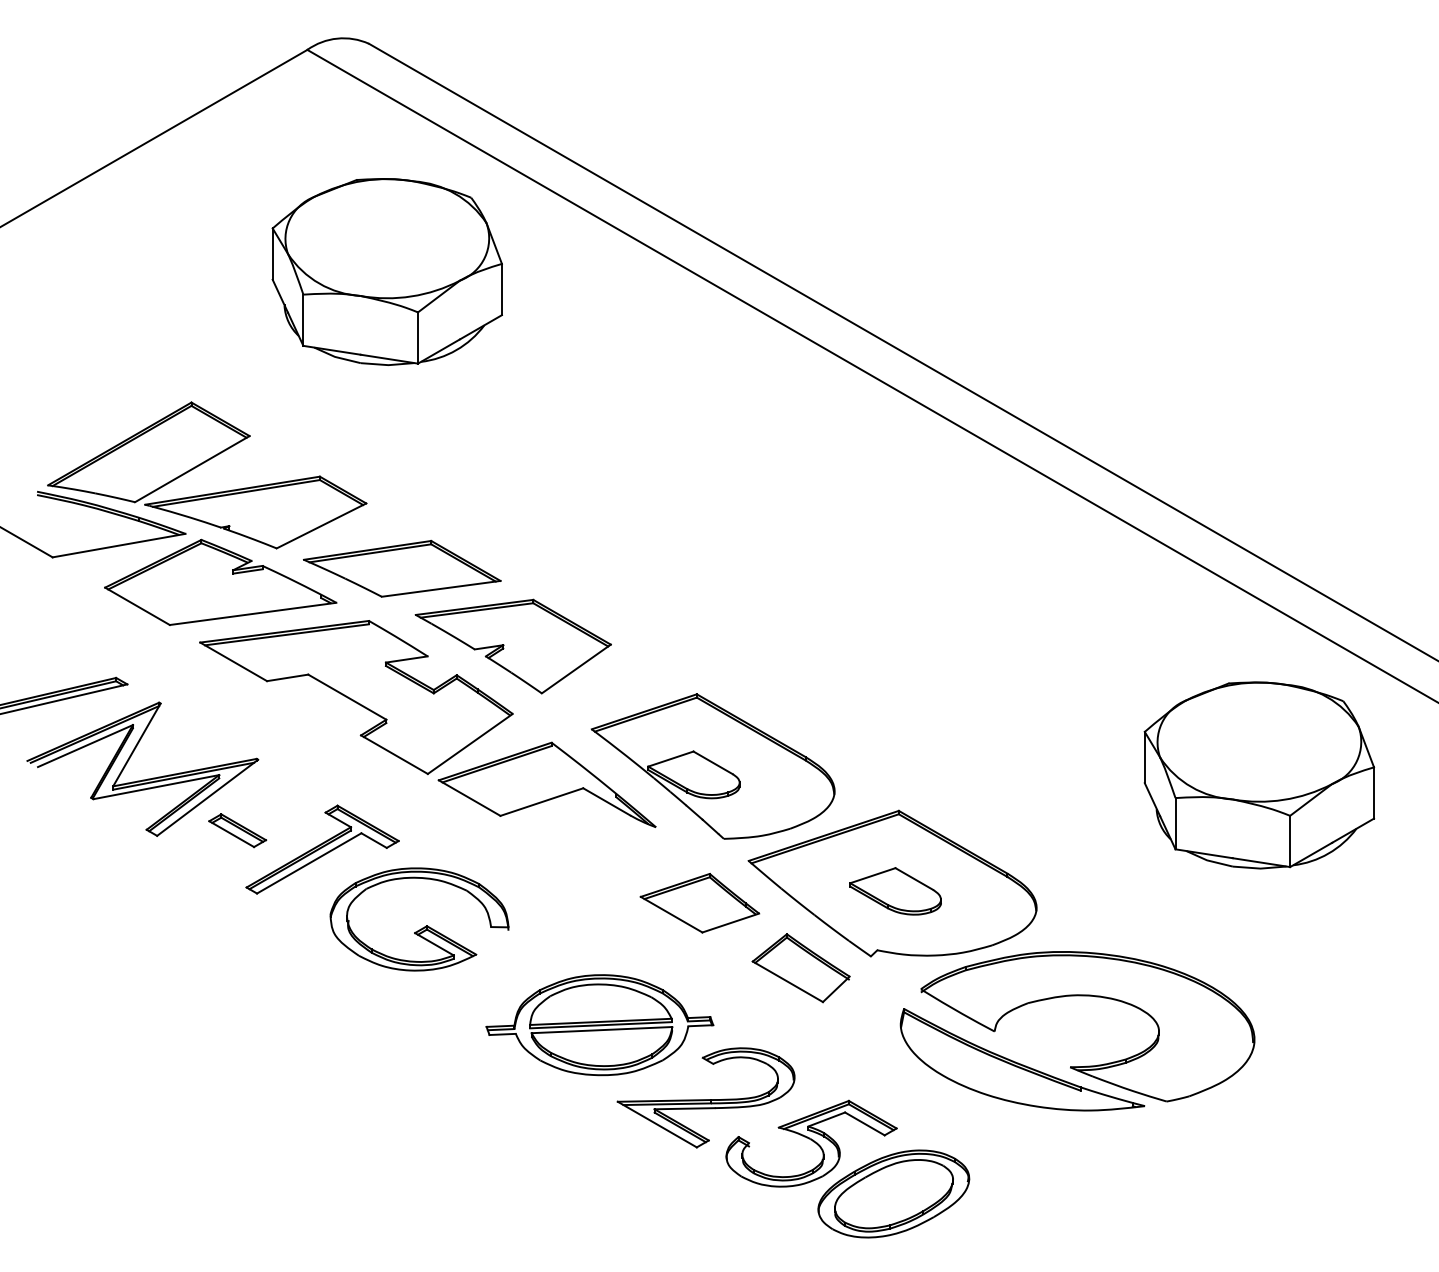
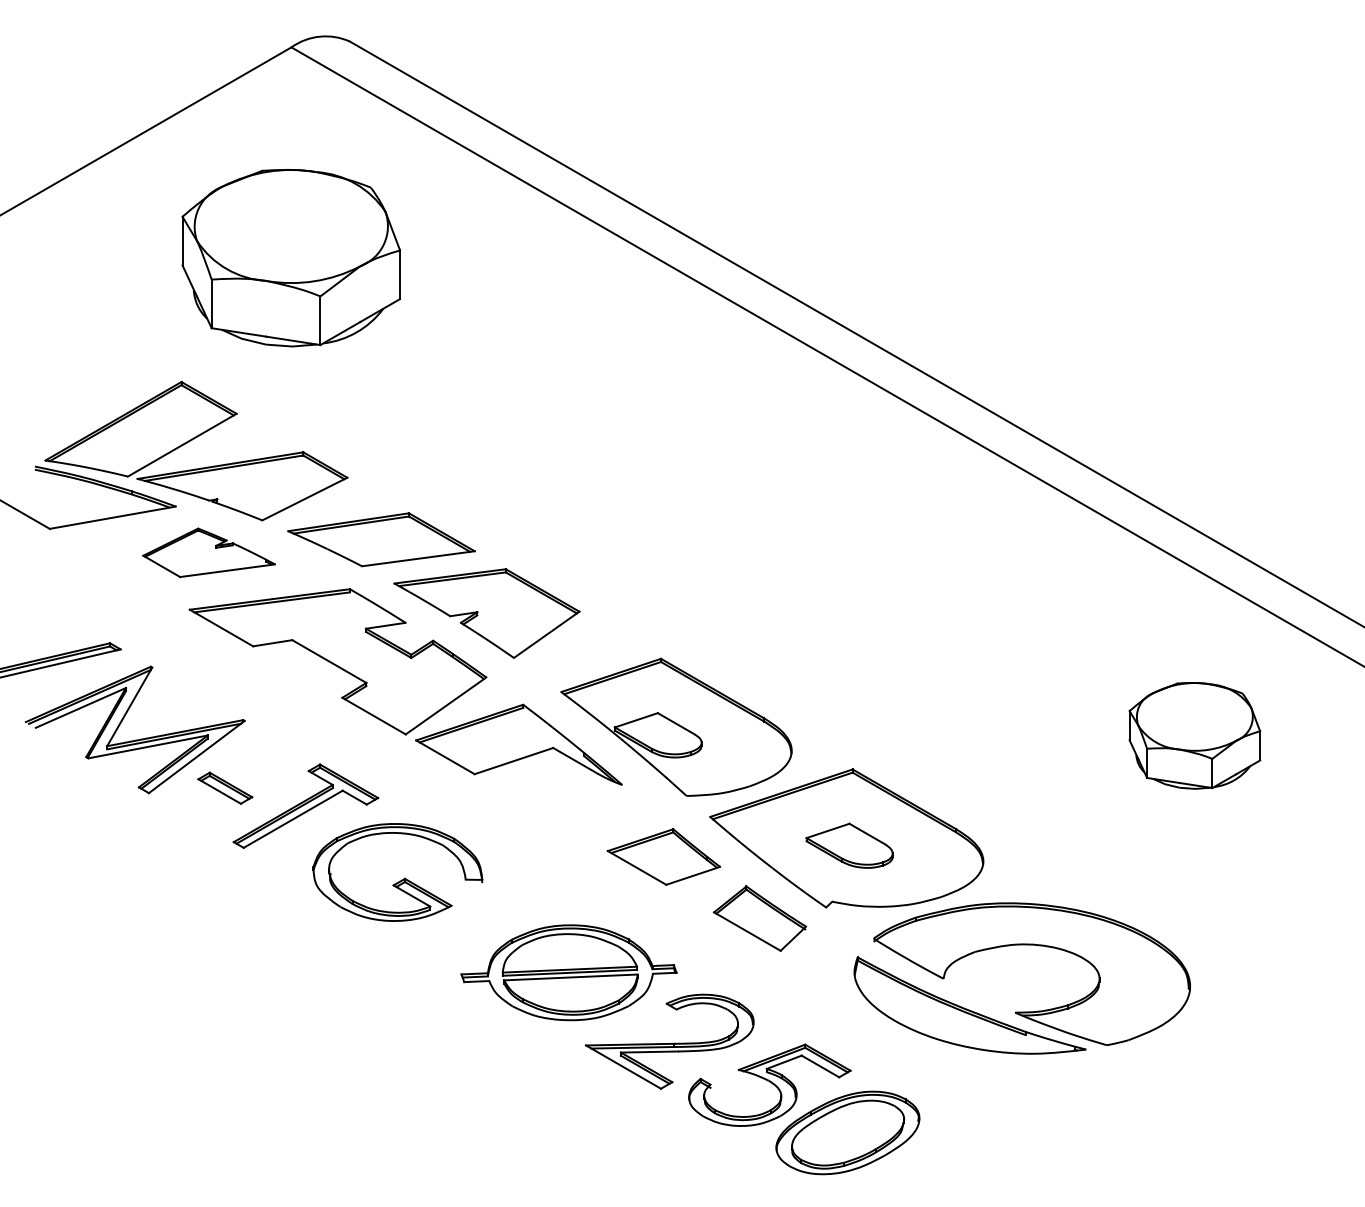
part: (387, 272) -> (291, 258), moved
part: (219, 582) -> (208, 552), size x0.6
part: (1259, 775) -> (1194, 735), size x0.6

